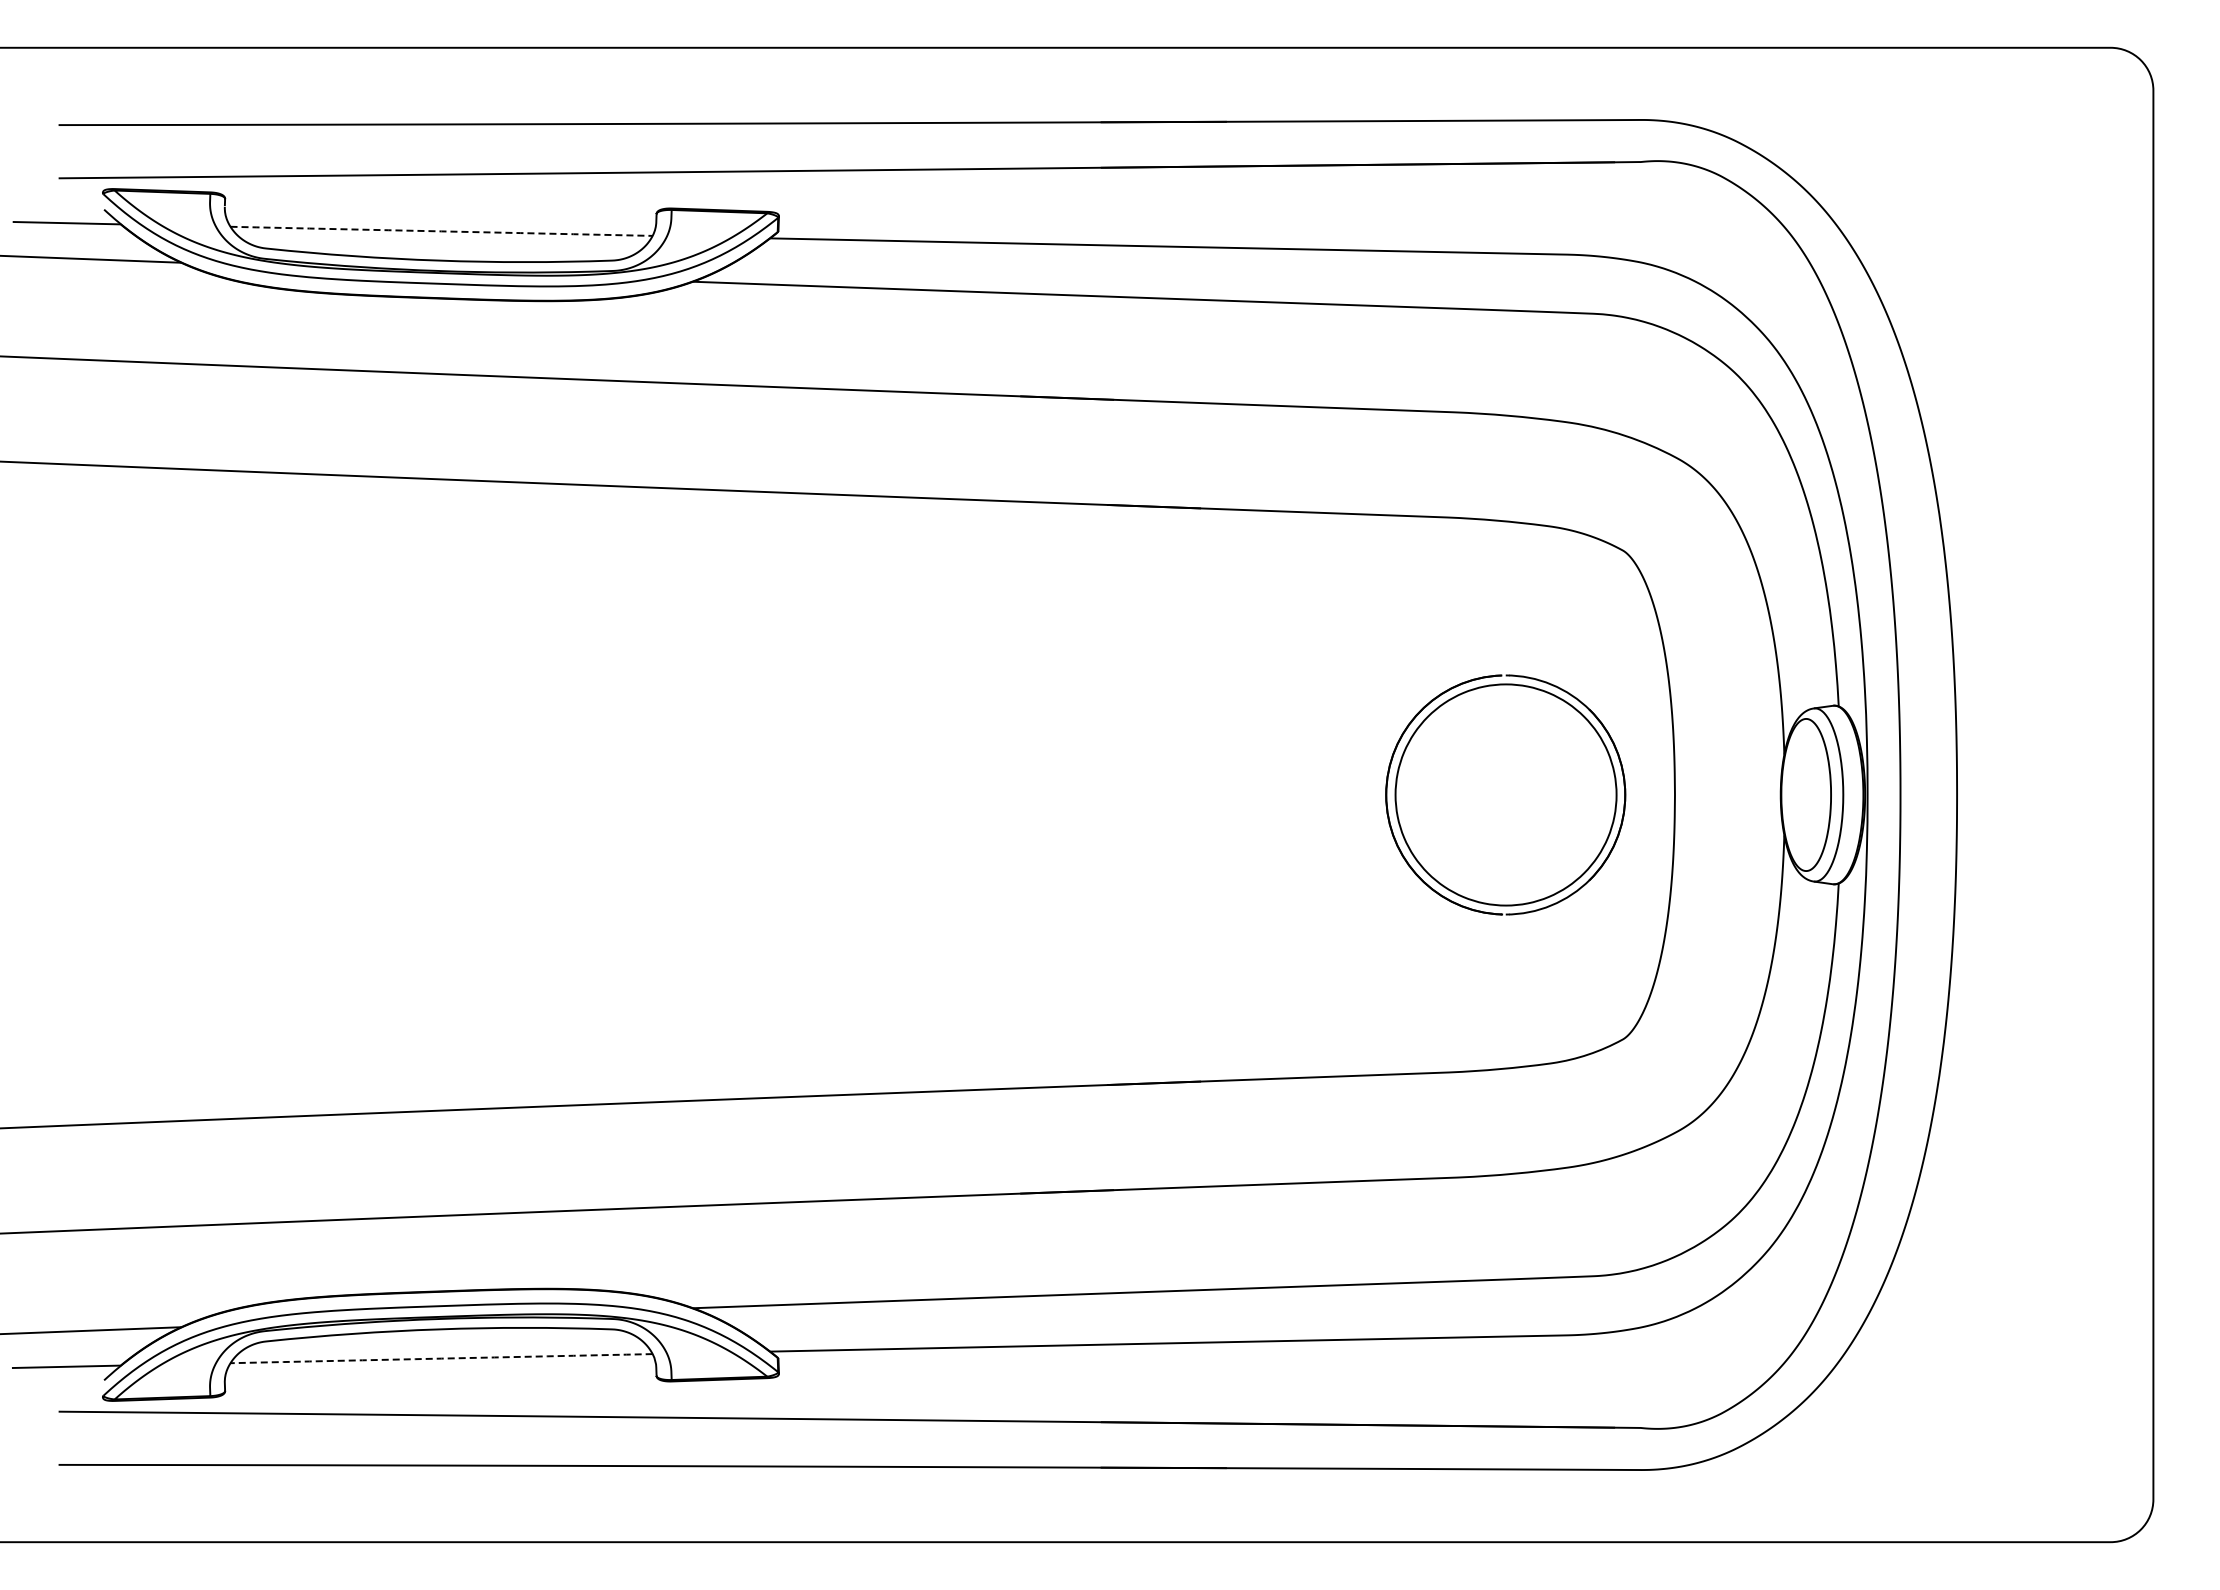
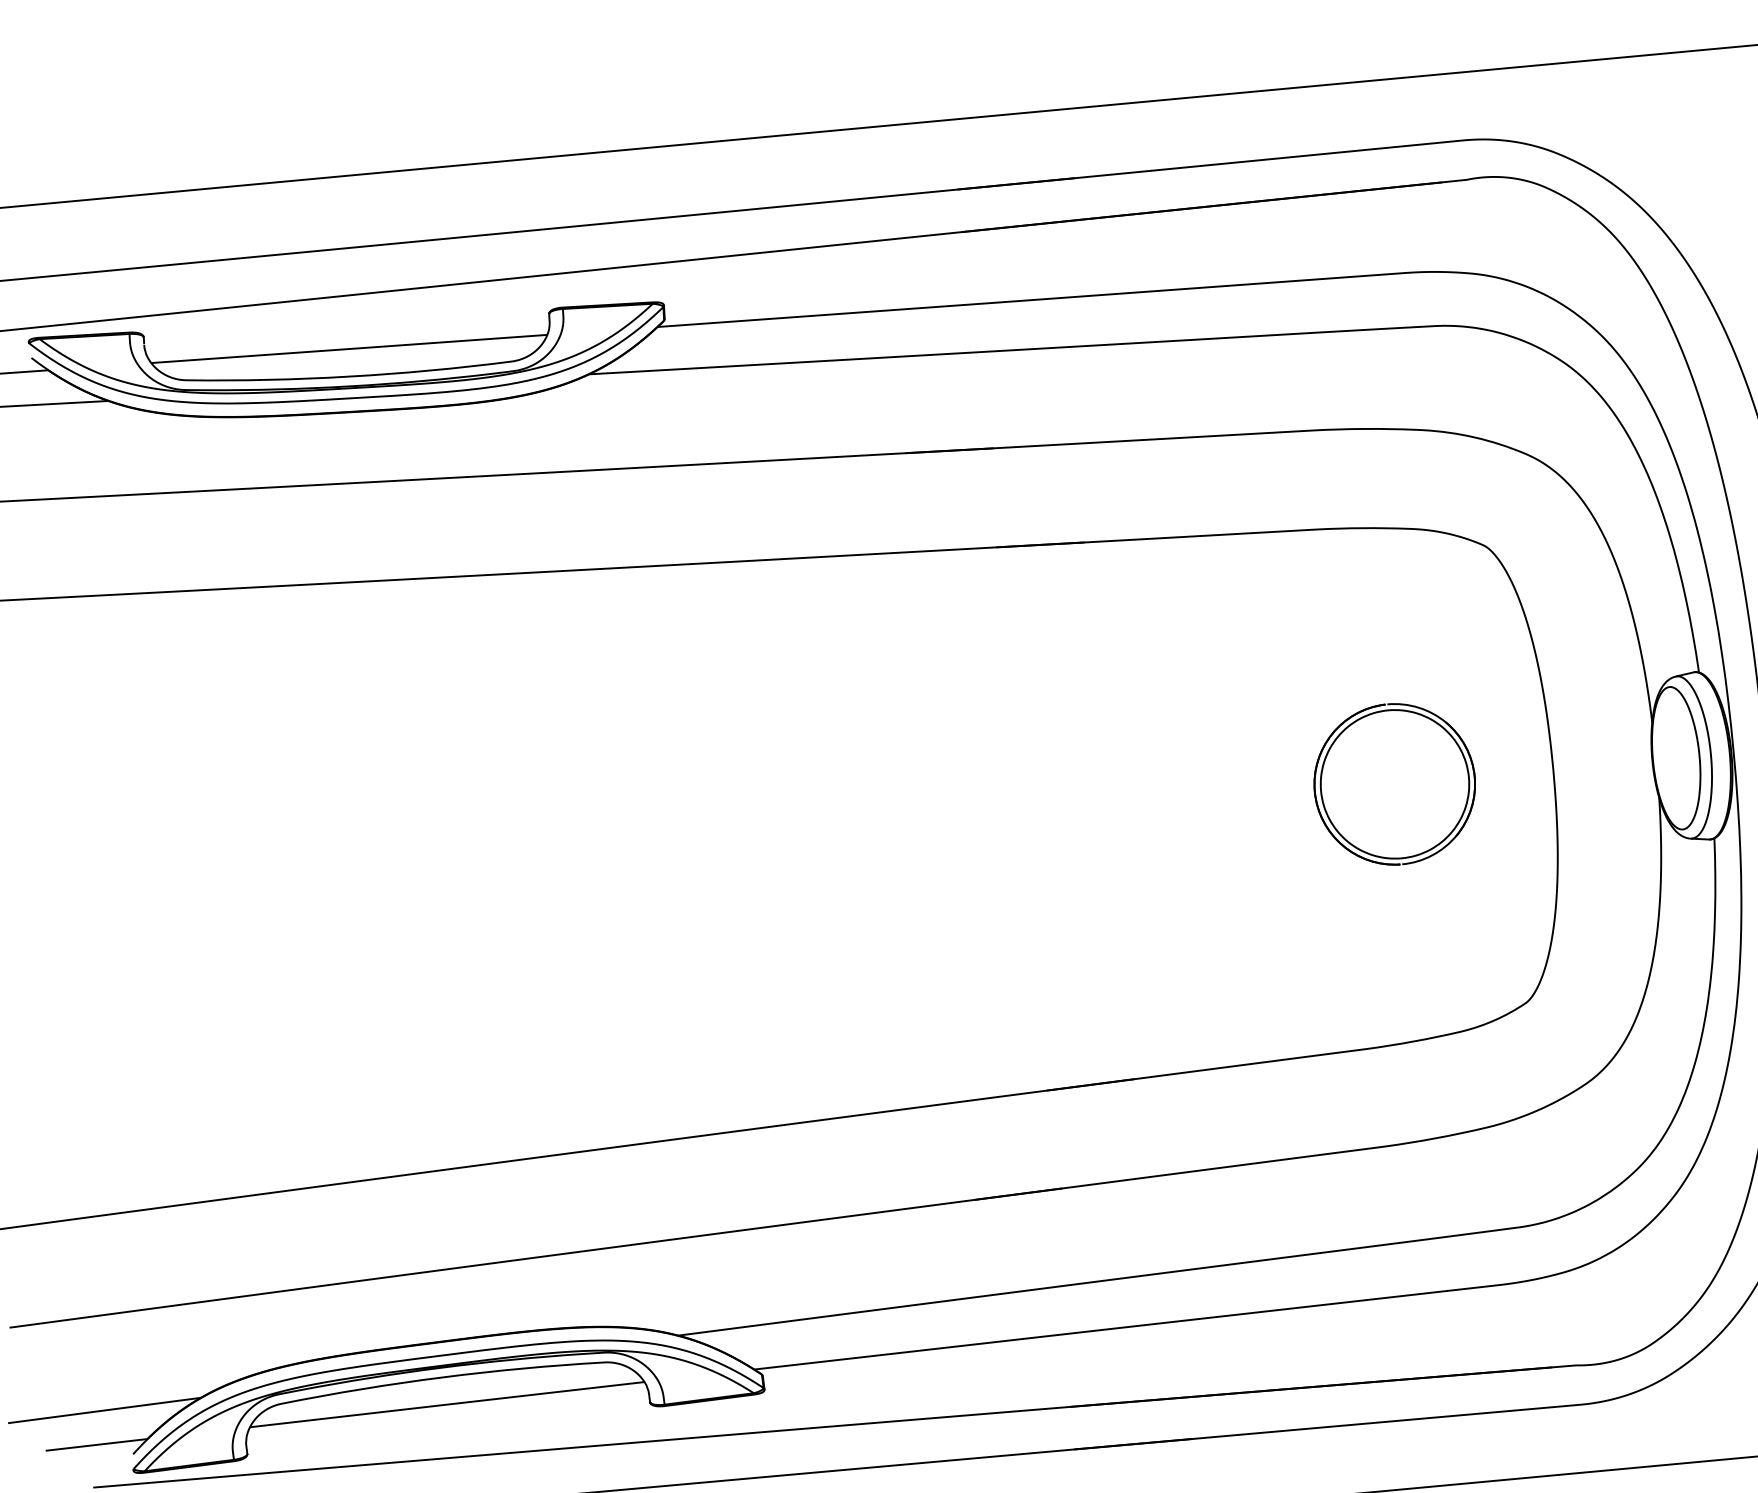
arc: (441, 231) -> (349, 349), dashed -> solid
part: (1505, 794) -> (1394, 783), size x0.71
arc: (441, 1358) -> (447, 1404), dashed -> solid

